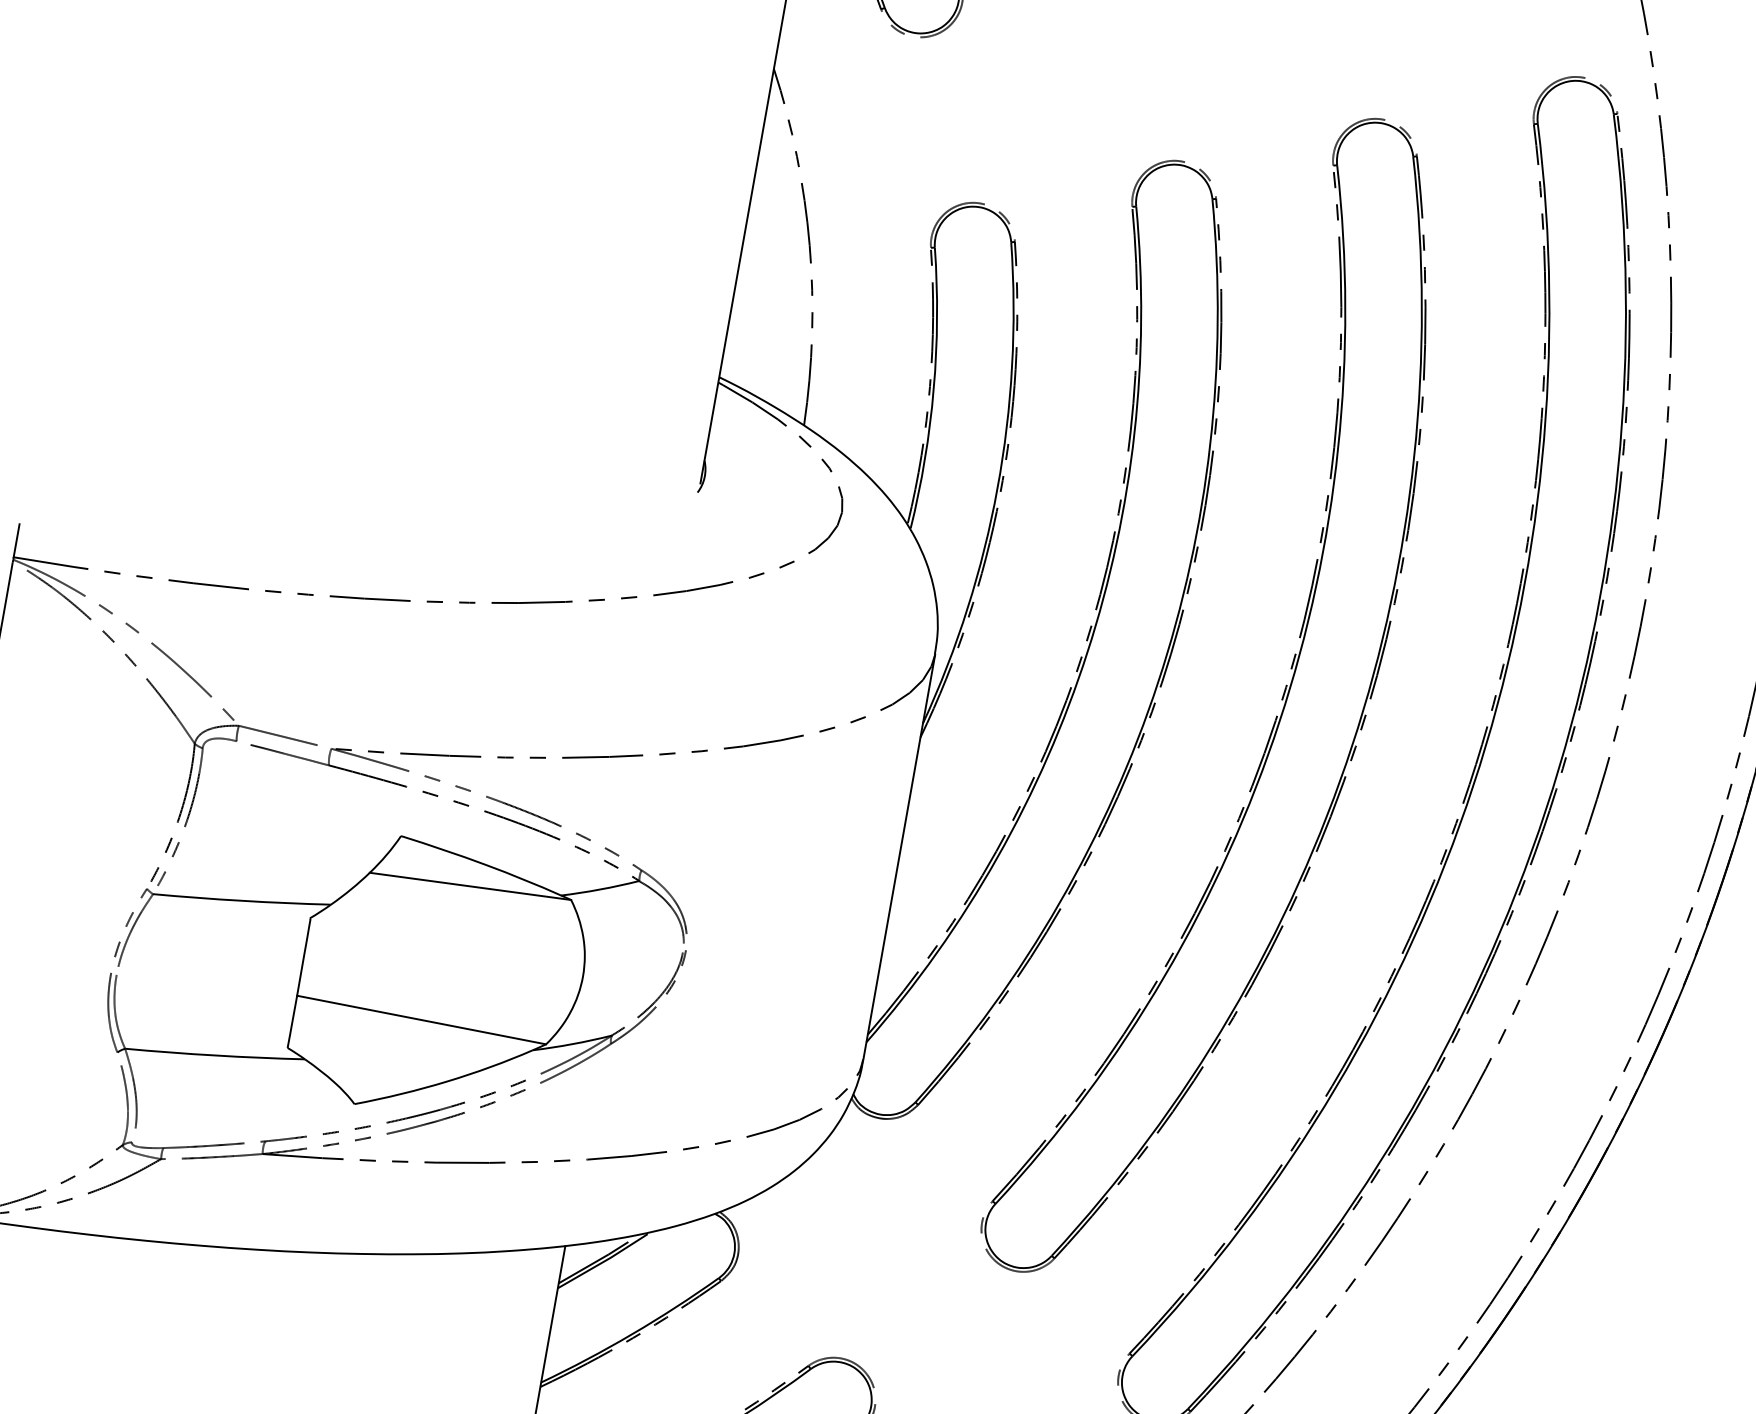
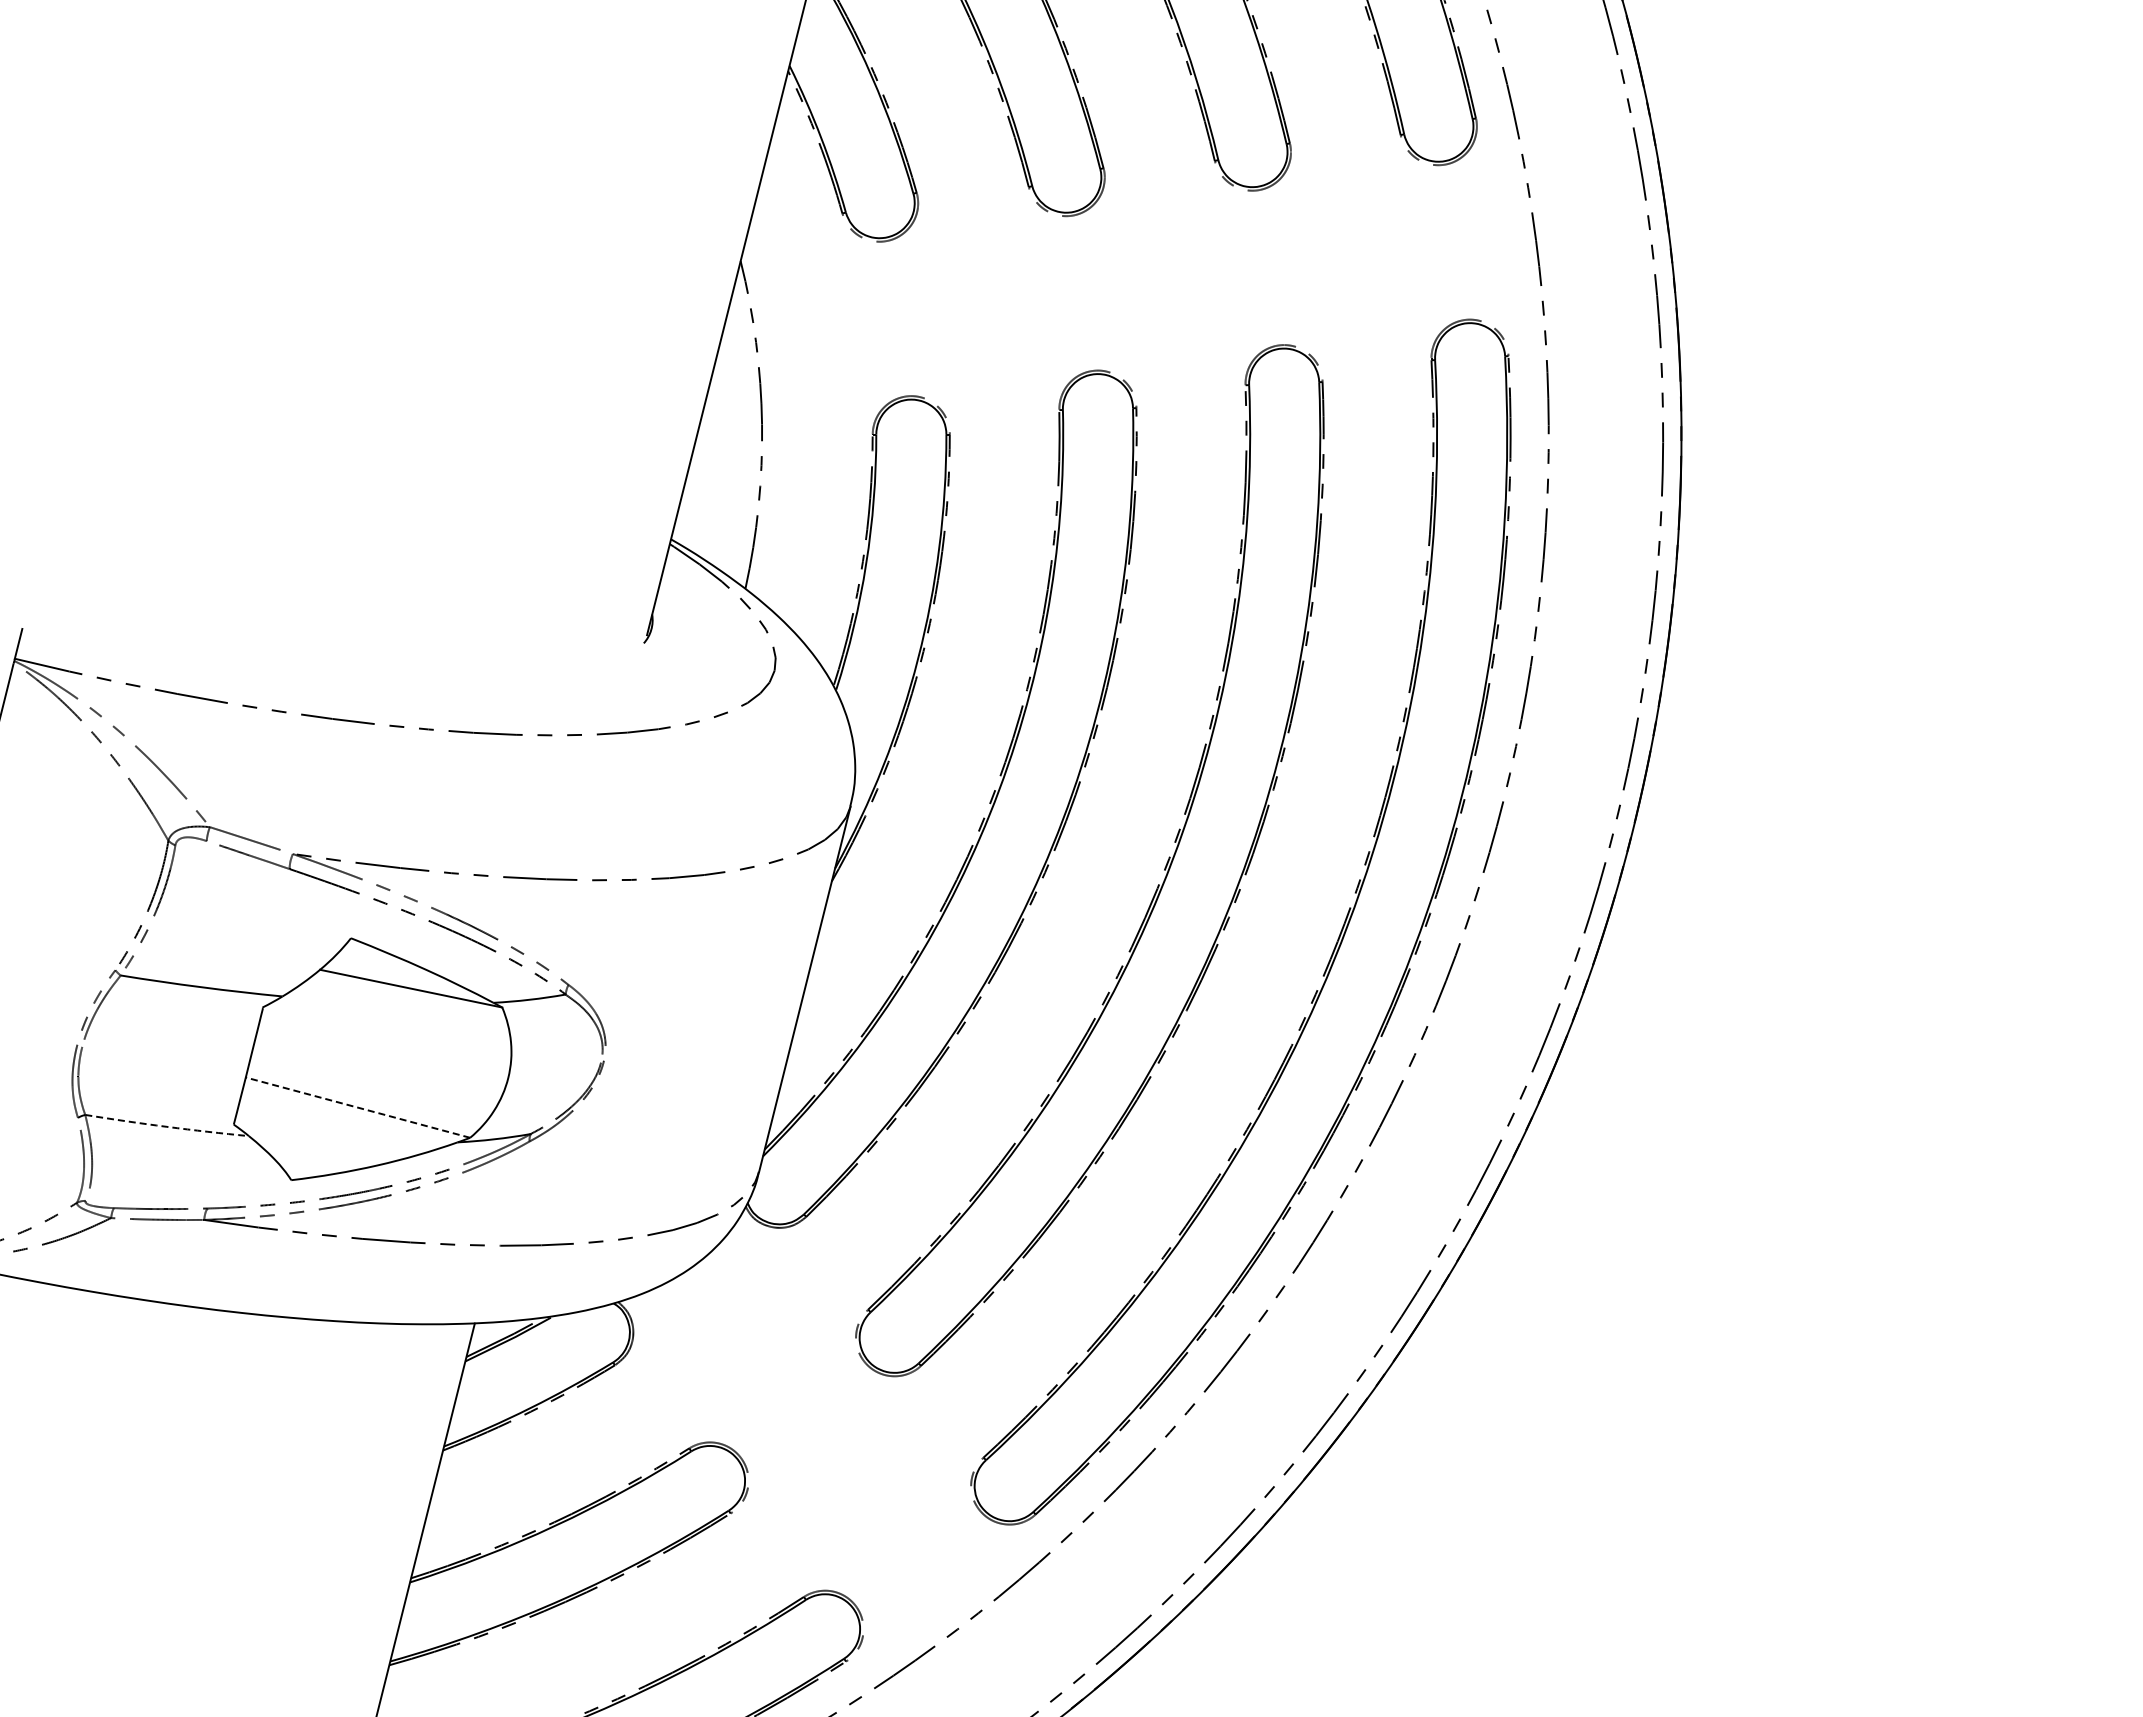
line: (421, 1019) -> (357, 1107), solid -> dashed
arc: (214, 1055) -> (166, 1126), solid -> dashed

